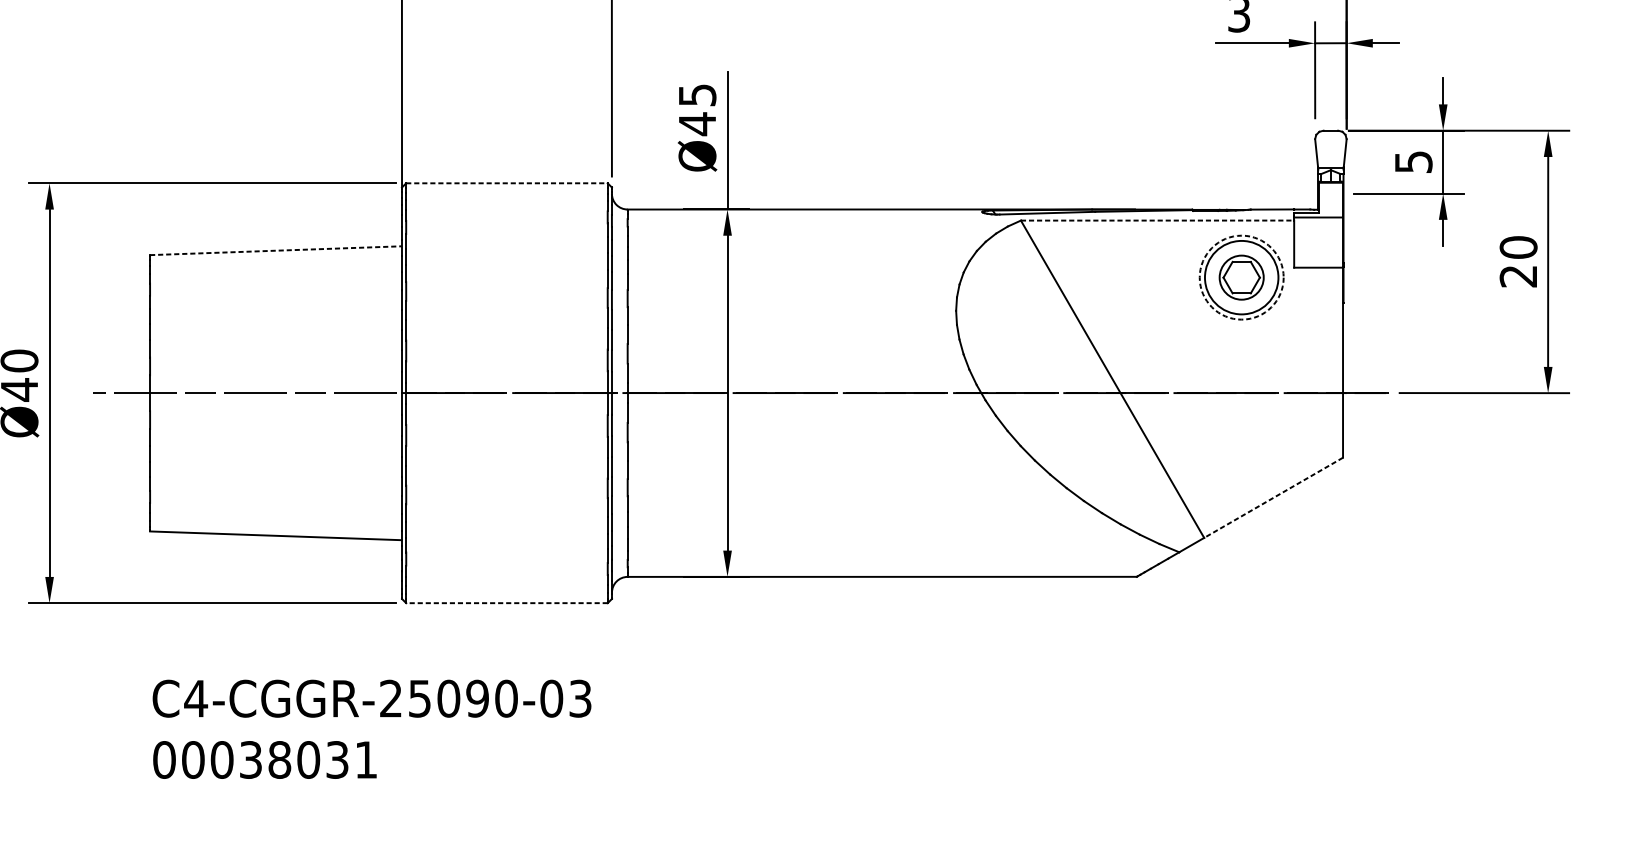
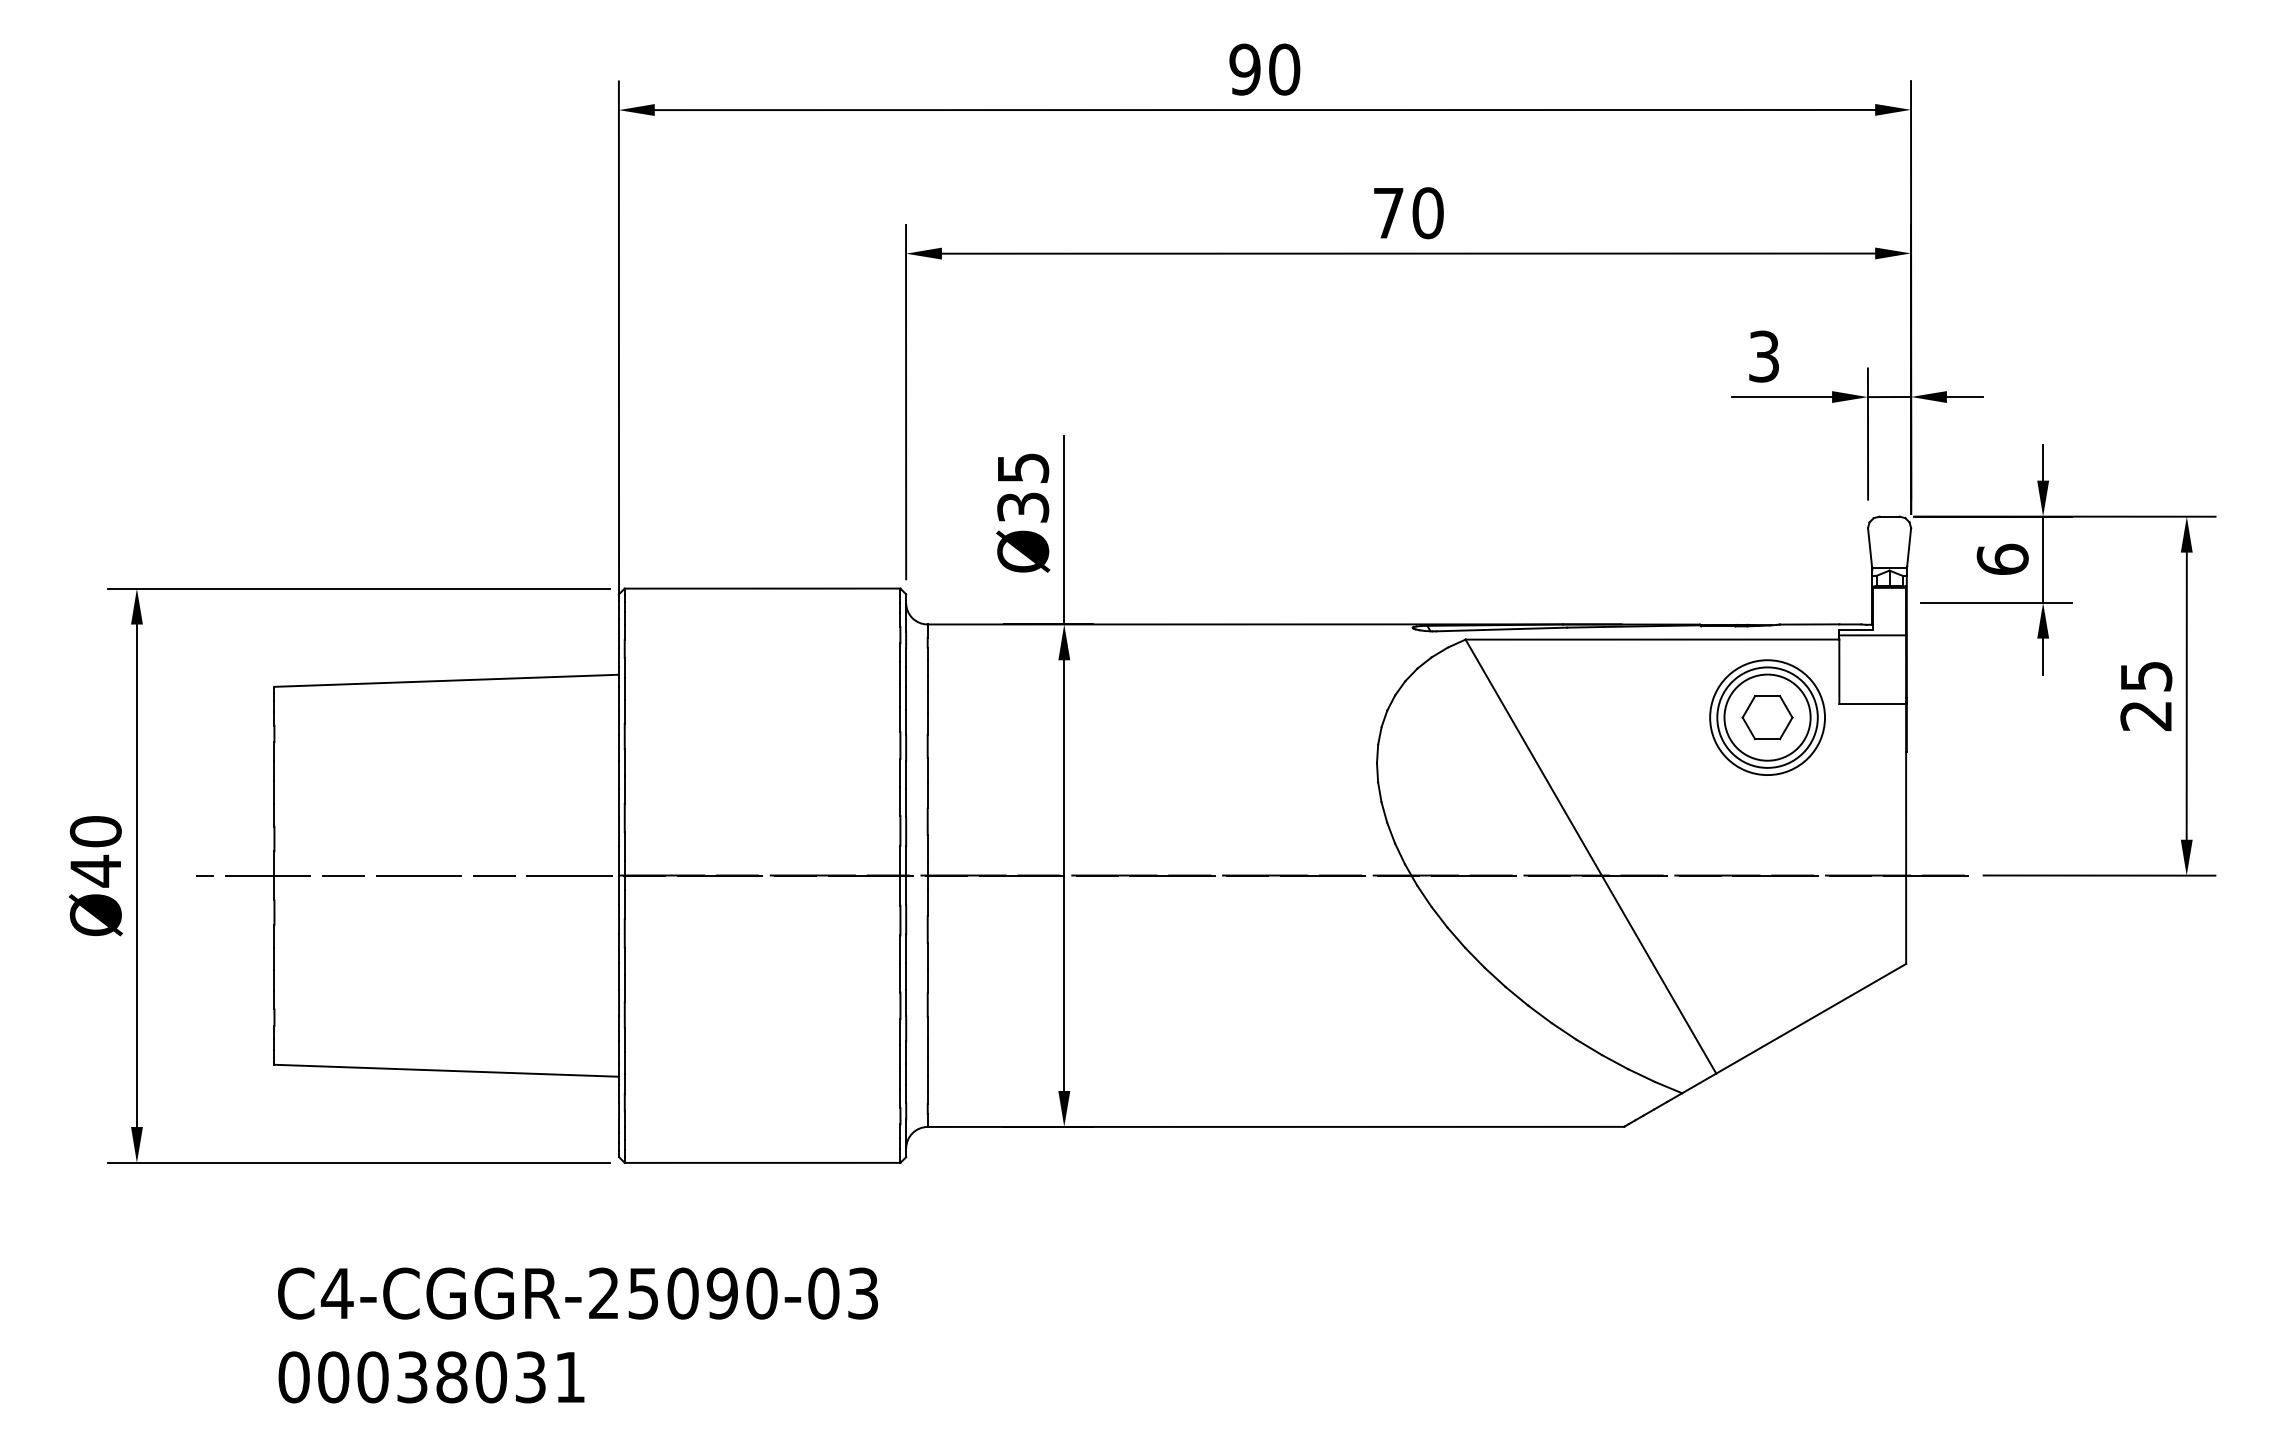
text: (697, 124) -> (1023, 507), Ø45 -> Ø35
text: (1413, 161) -> (2002, 558), 5 -> 6
line: (506, 183) -> (762, 588), dashed -> solid
line: (1157, 220) -> (1652, 639), dashed -> solid
text: (1518, 246) -> (2146, 675), 20 -> 25
line: (276, 250) -> (447, 680), dashed -> solid
circle: (1241, 277) -> (1767, 717), dashed -> solid
circle: (1241, 277) -> (1767, 717), size x1.43
line: (1273, 497) -> (1811, 1018), dashed -> solid
line: (506, 602) -> (762, 1162), dashed -> solid

